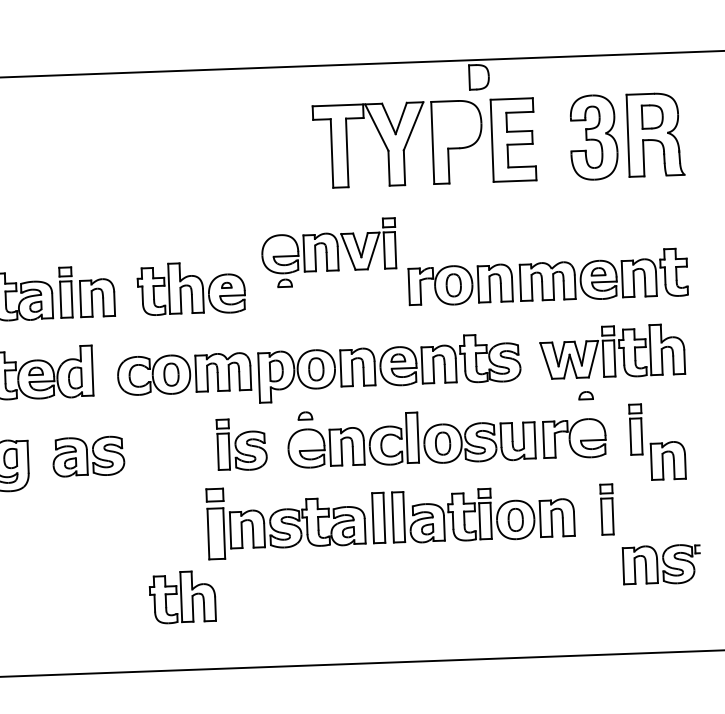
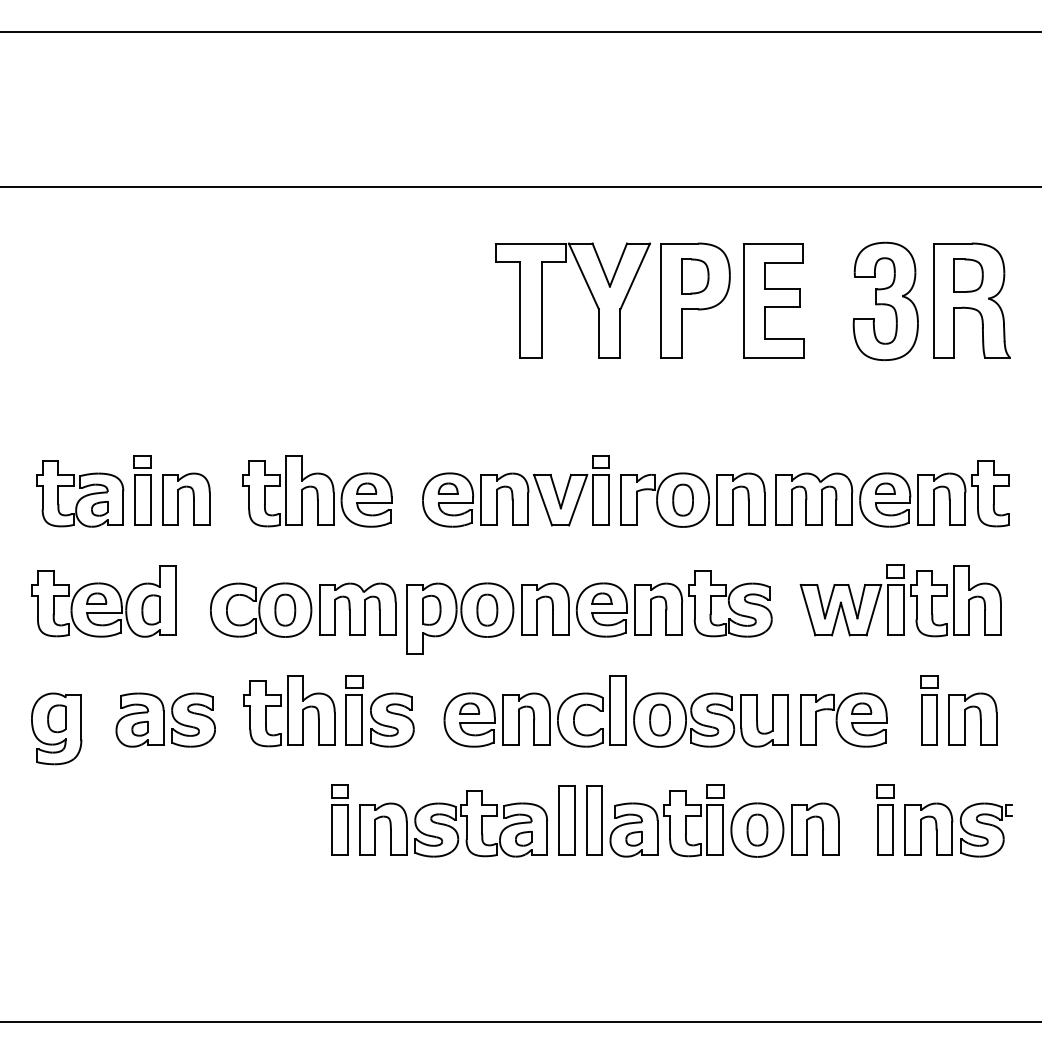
part: (479, 77) -> (695, 276), moved
part: (328, 246) -> (515, 491), moved
part: (226, 285) -> (366, 488), size x1.43
part: (585, 395) -> (861, 708), moved
part: (305, 415) -> (469, 708), moved
part: (662, 460) -> (965, 718), moved
part: (215, 523) -> (339, 819), size x0.71
part: (661, 564) -> (958, 829), moved
part: (182, 597) -> (289, 711), moved

